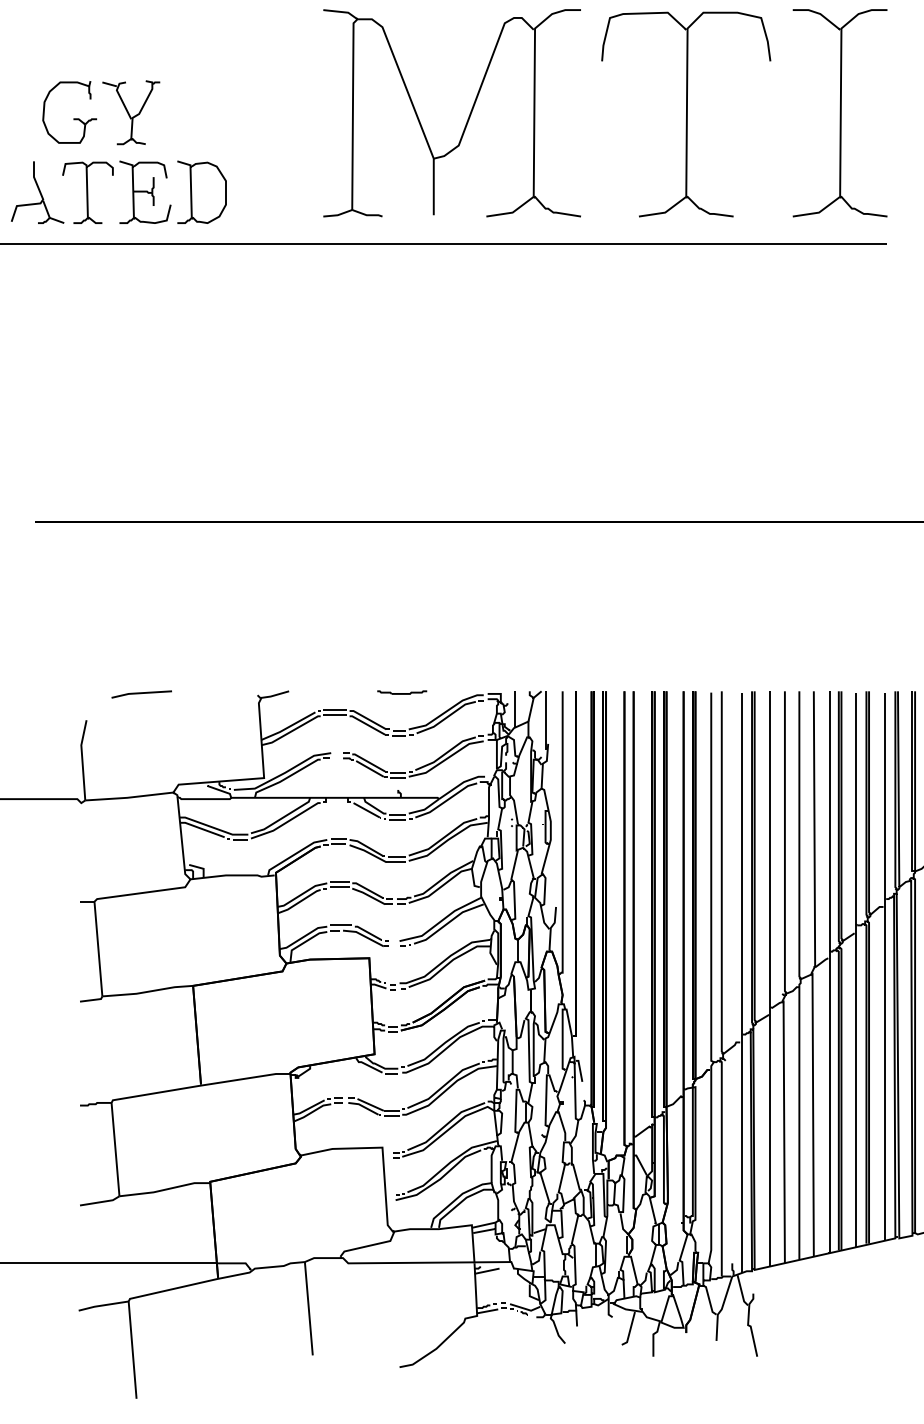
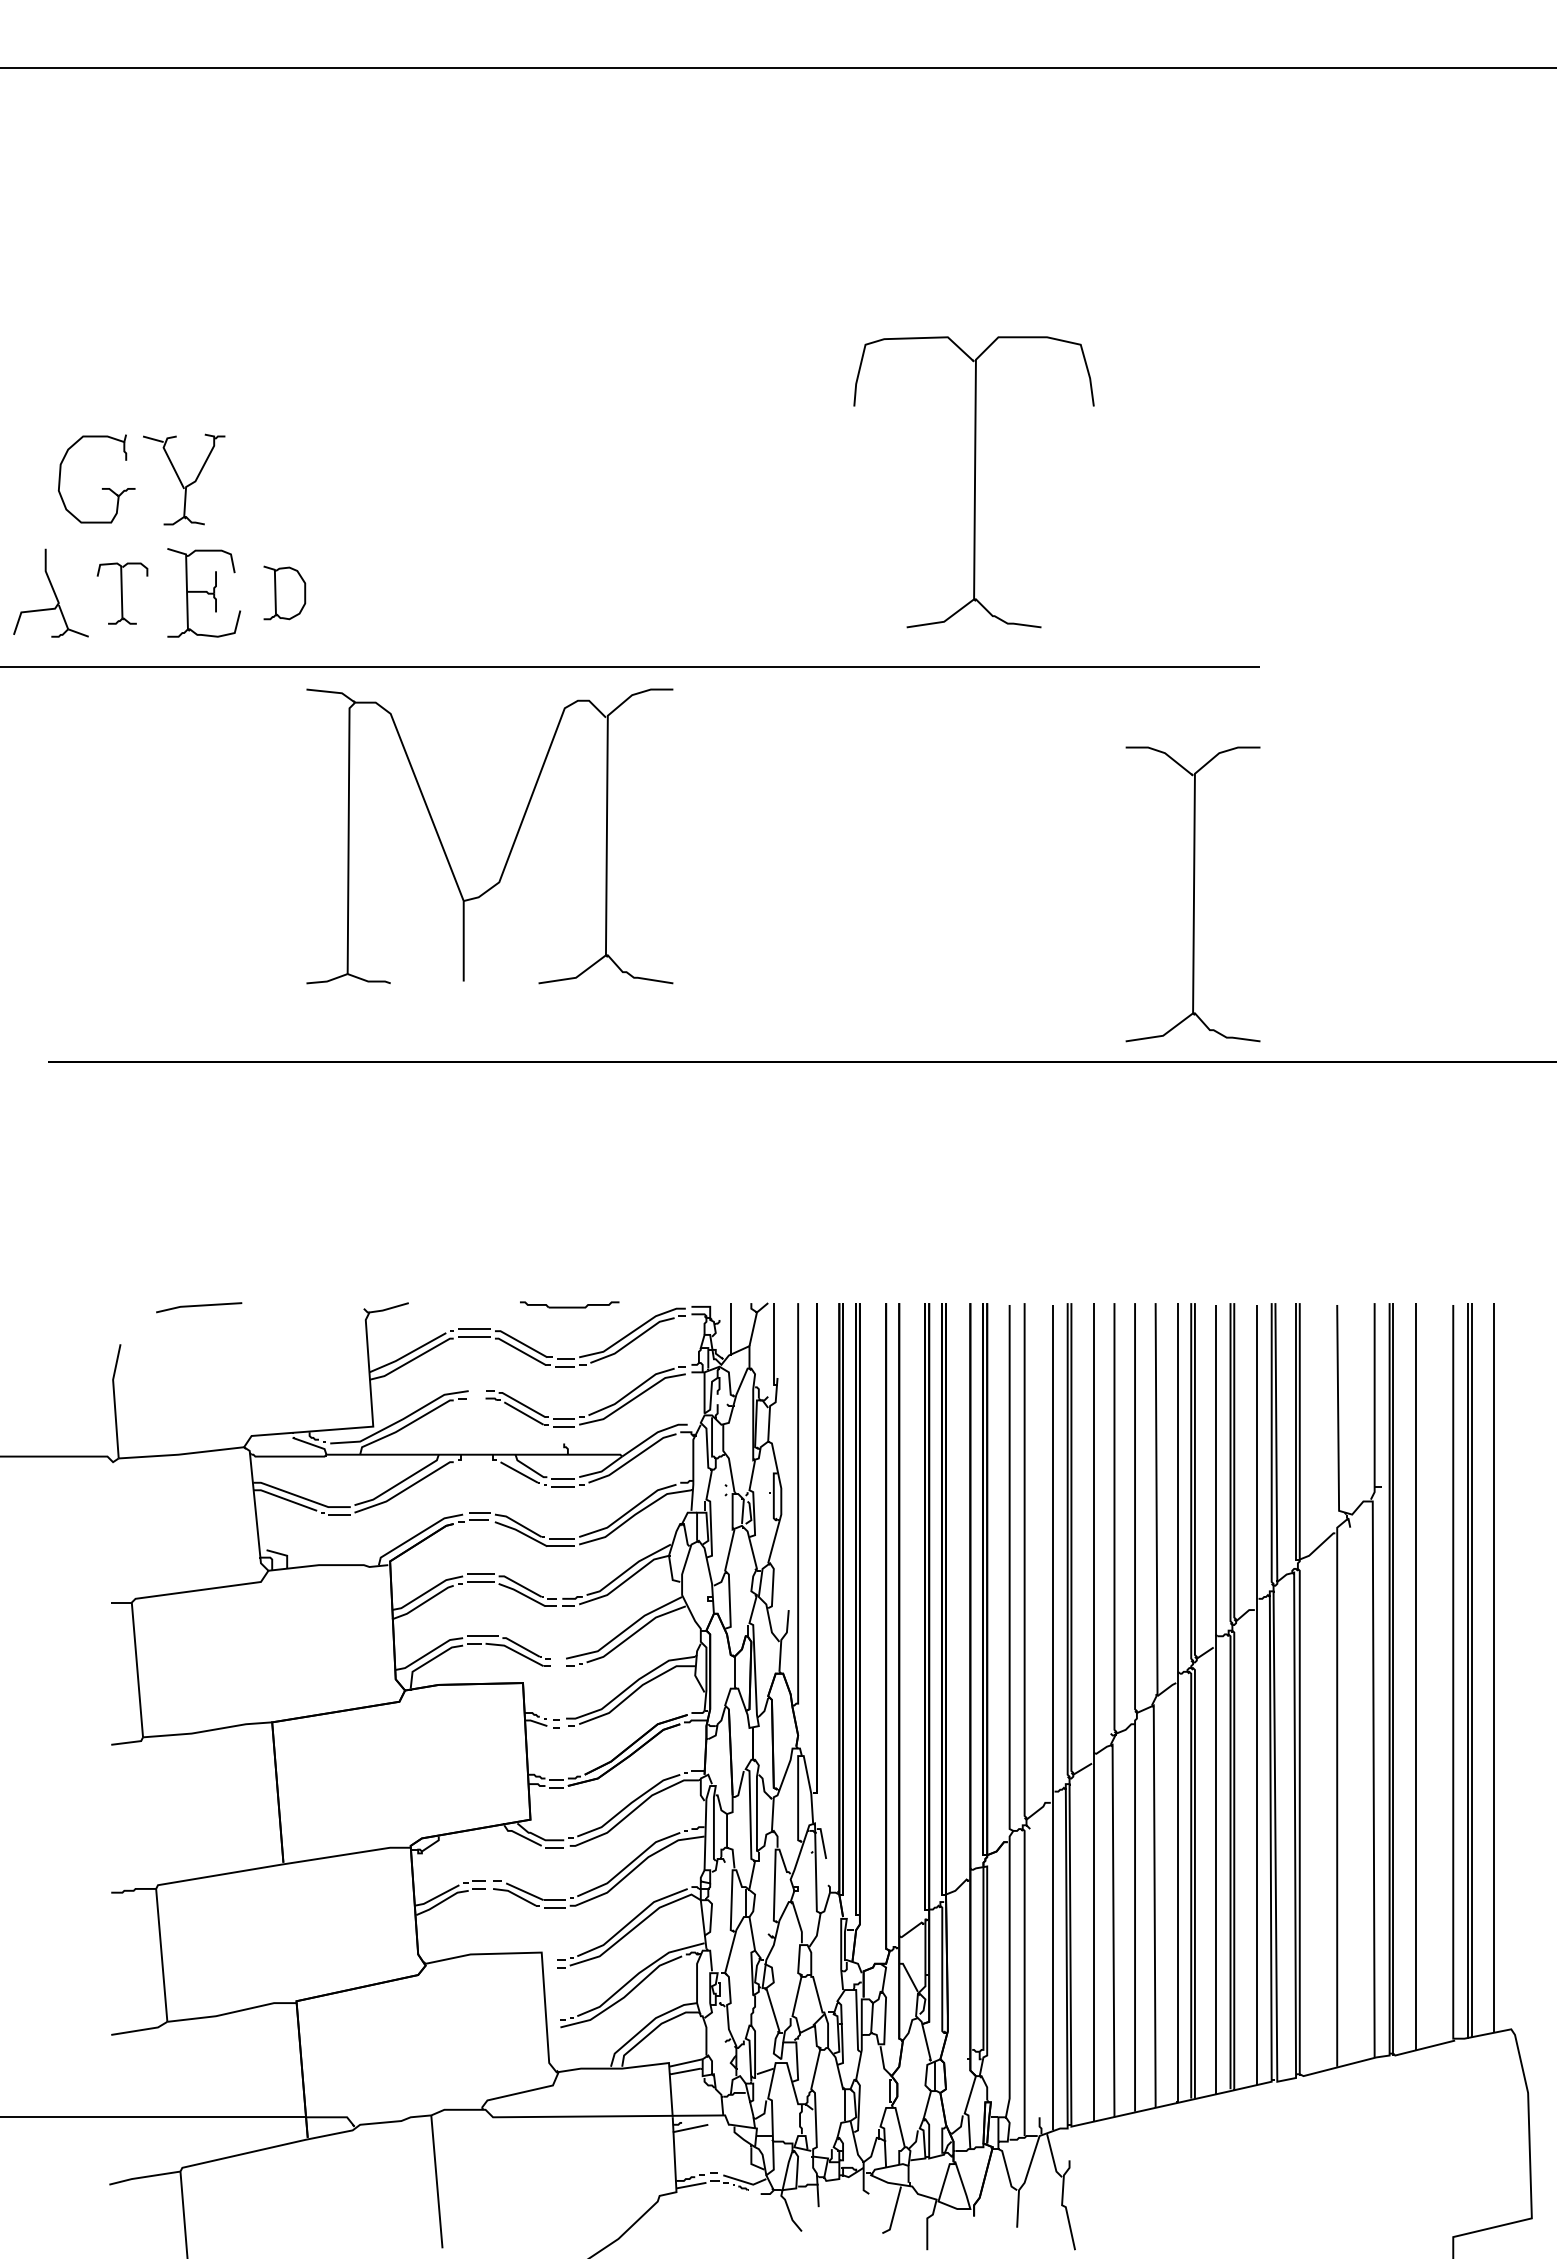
part: (839, 113) -> (1192, 894), moved
part: (468, 118) -> (512, 843), moved
part: (87, 192) -> (122, 593), size x0.7
part: (201, 192) -> (284, 592), size x0.6
part: (402, 692) -> (569, 1304), size x1.4

